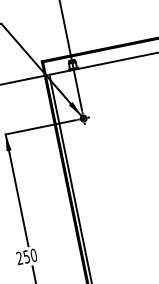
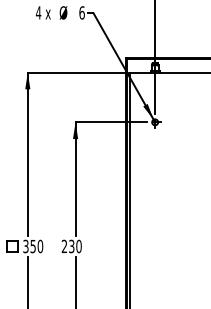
text: (26, 255) -> (71, 245), 250 -> 230

